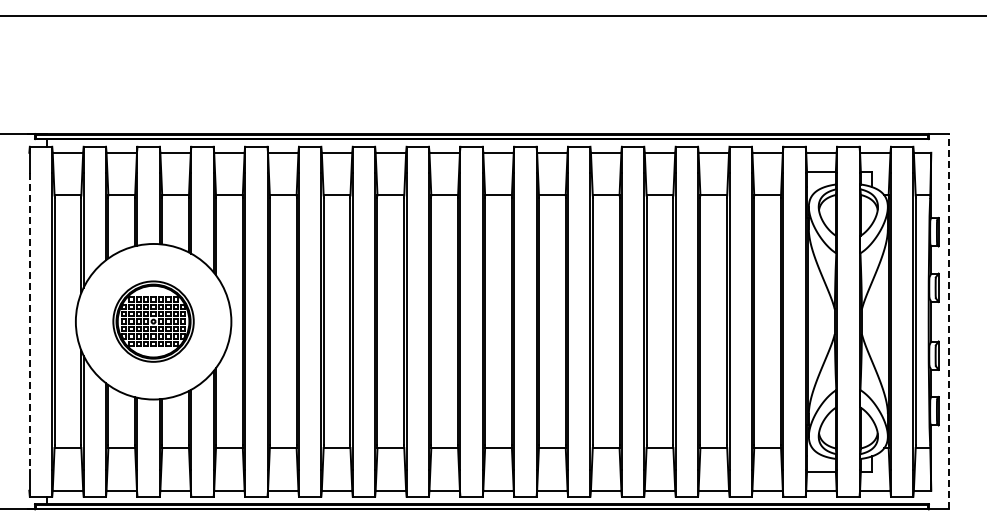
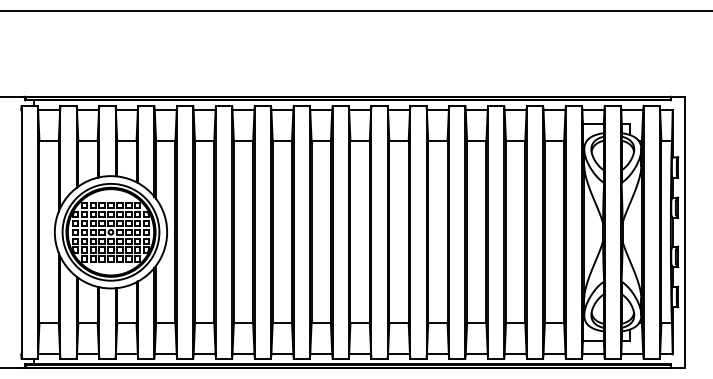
line: (29, 321) -> (21, 232), dashed -> solid
part: (153, 321) -> (110, 232), size x1.67
line: (948, 321) -> (685, 232), dashed -> solid

